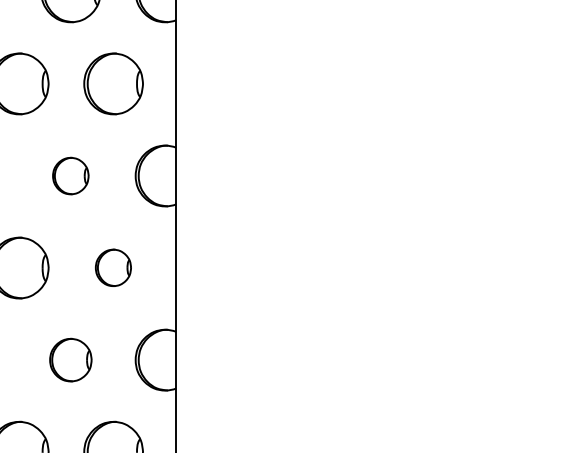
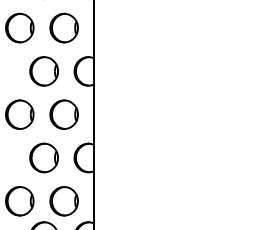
part: (69, 176) -> (43, 71), size x1.67
part: (112, 267) -> (63, 114), size x1.67
part: (69, 359) -> (43, 157), size x1.43

